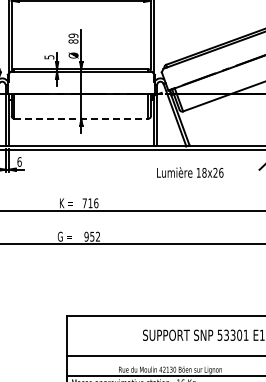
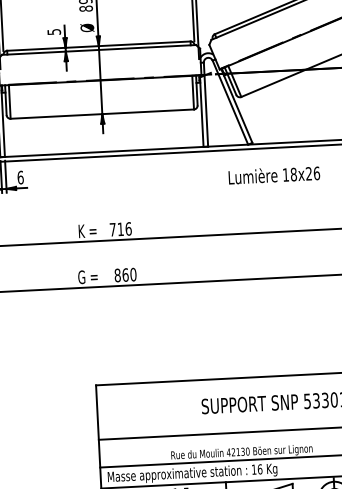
line: (81, 118) -> (102, 113), dashed -> solid
text: (190, 172) -> (274, 175), moved
text: (92, 236) -> (125, 274), 952 -> 860

